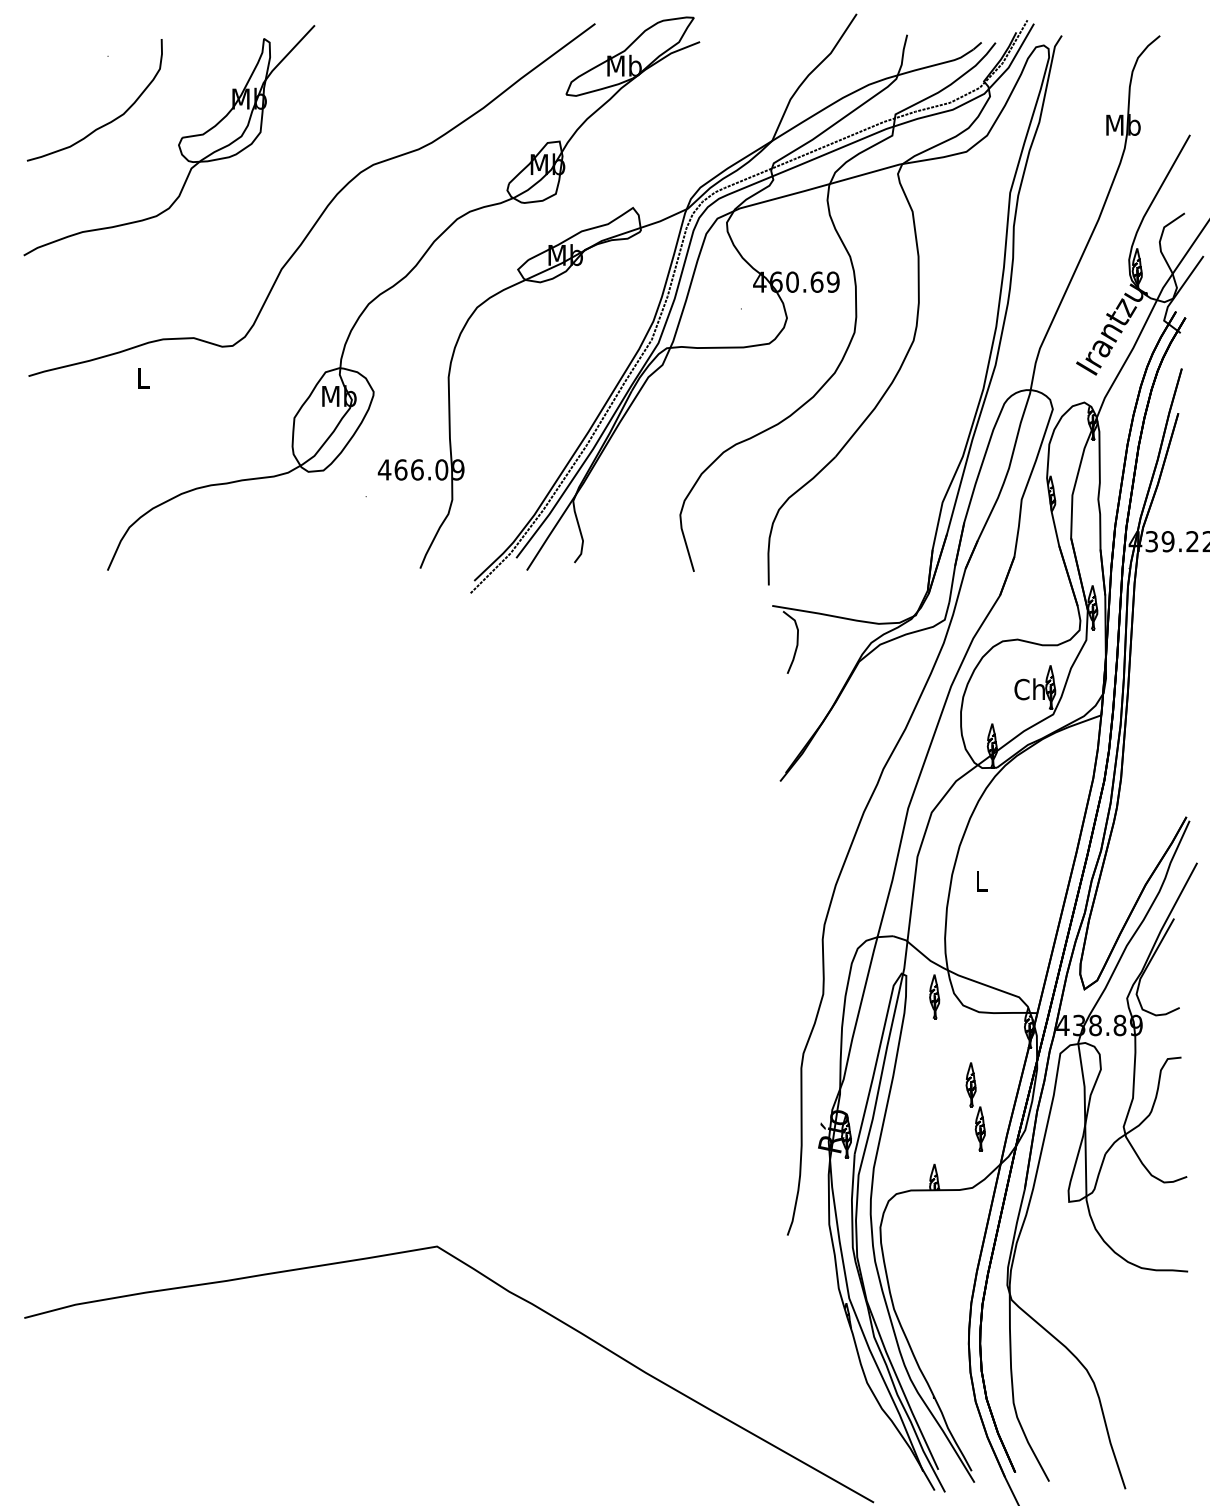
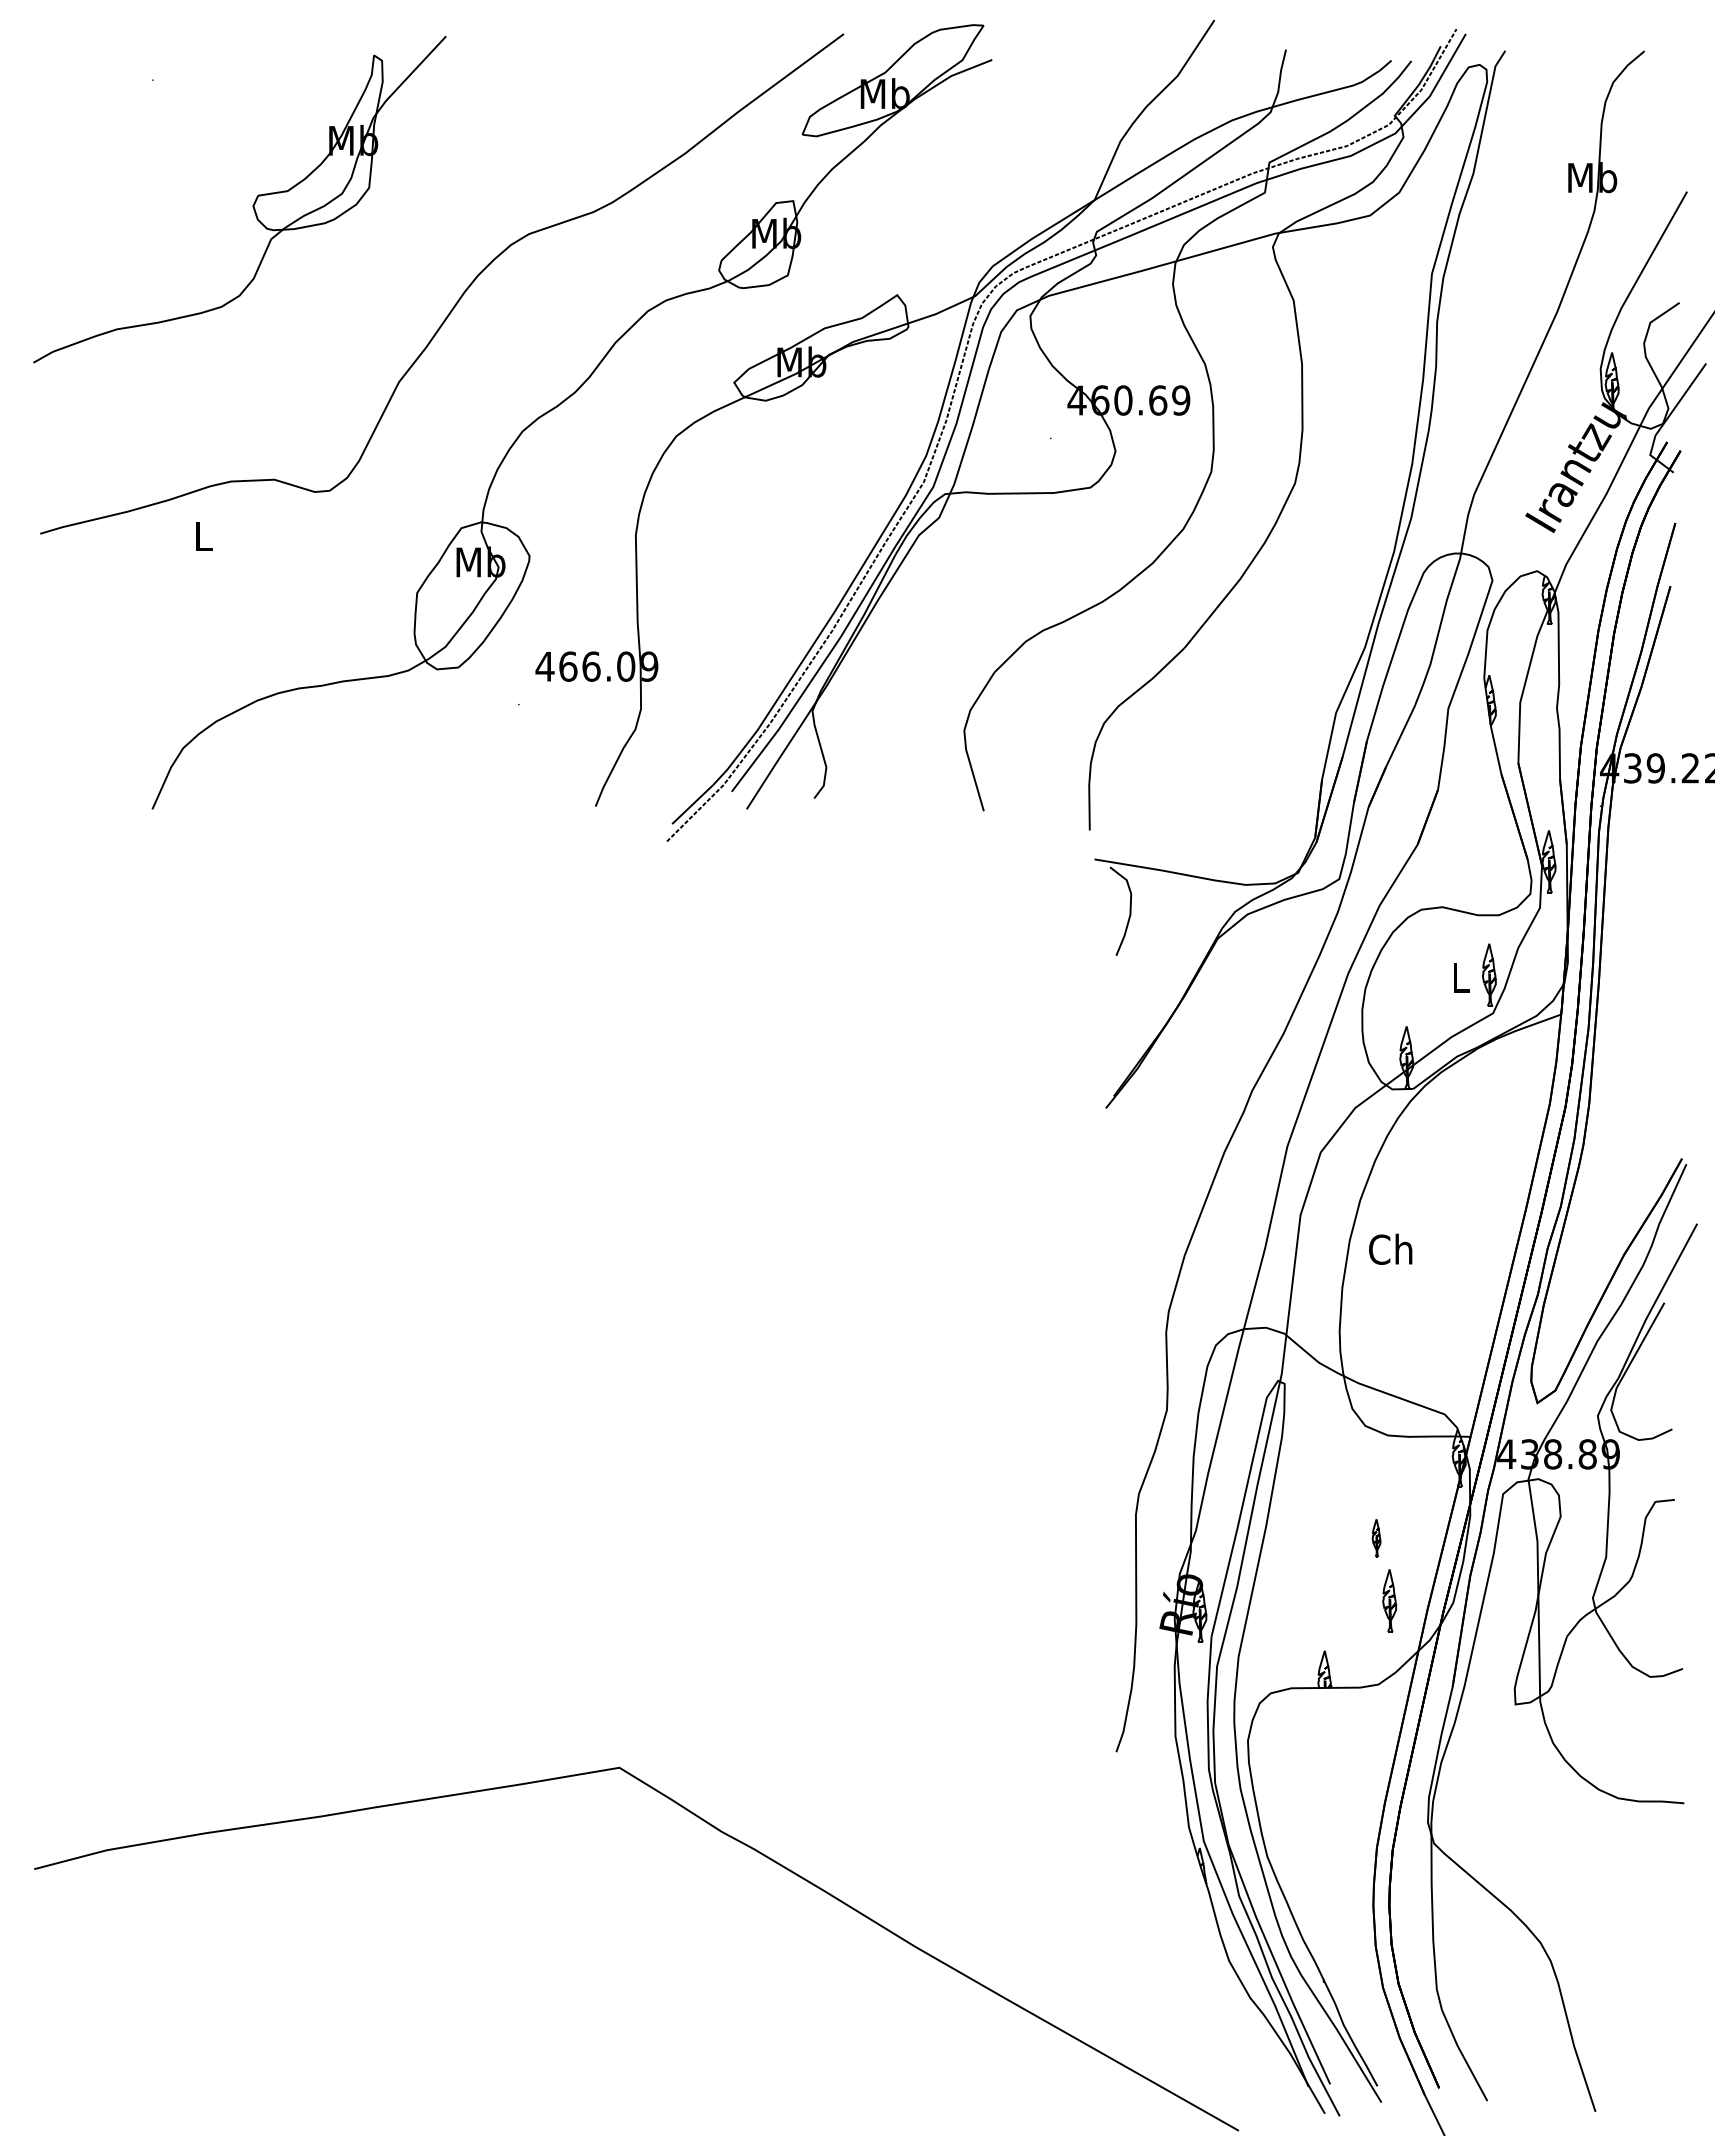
curve: (107, 122) -> (152, 174), removed
text: (1029, 689) -> (1459, 977), Ch -> L
text: (980, 880) -> (1390, 1248), L -> Ch
part: (934, 996) -> (1324, 1413), removed
part: (971, 1084) -> (1376, 1537), size x0.6

